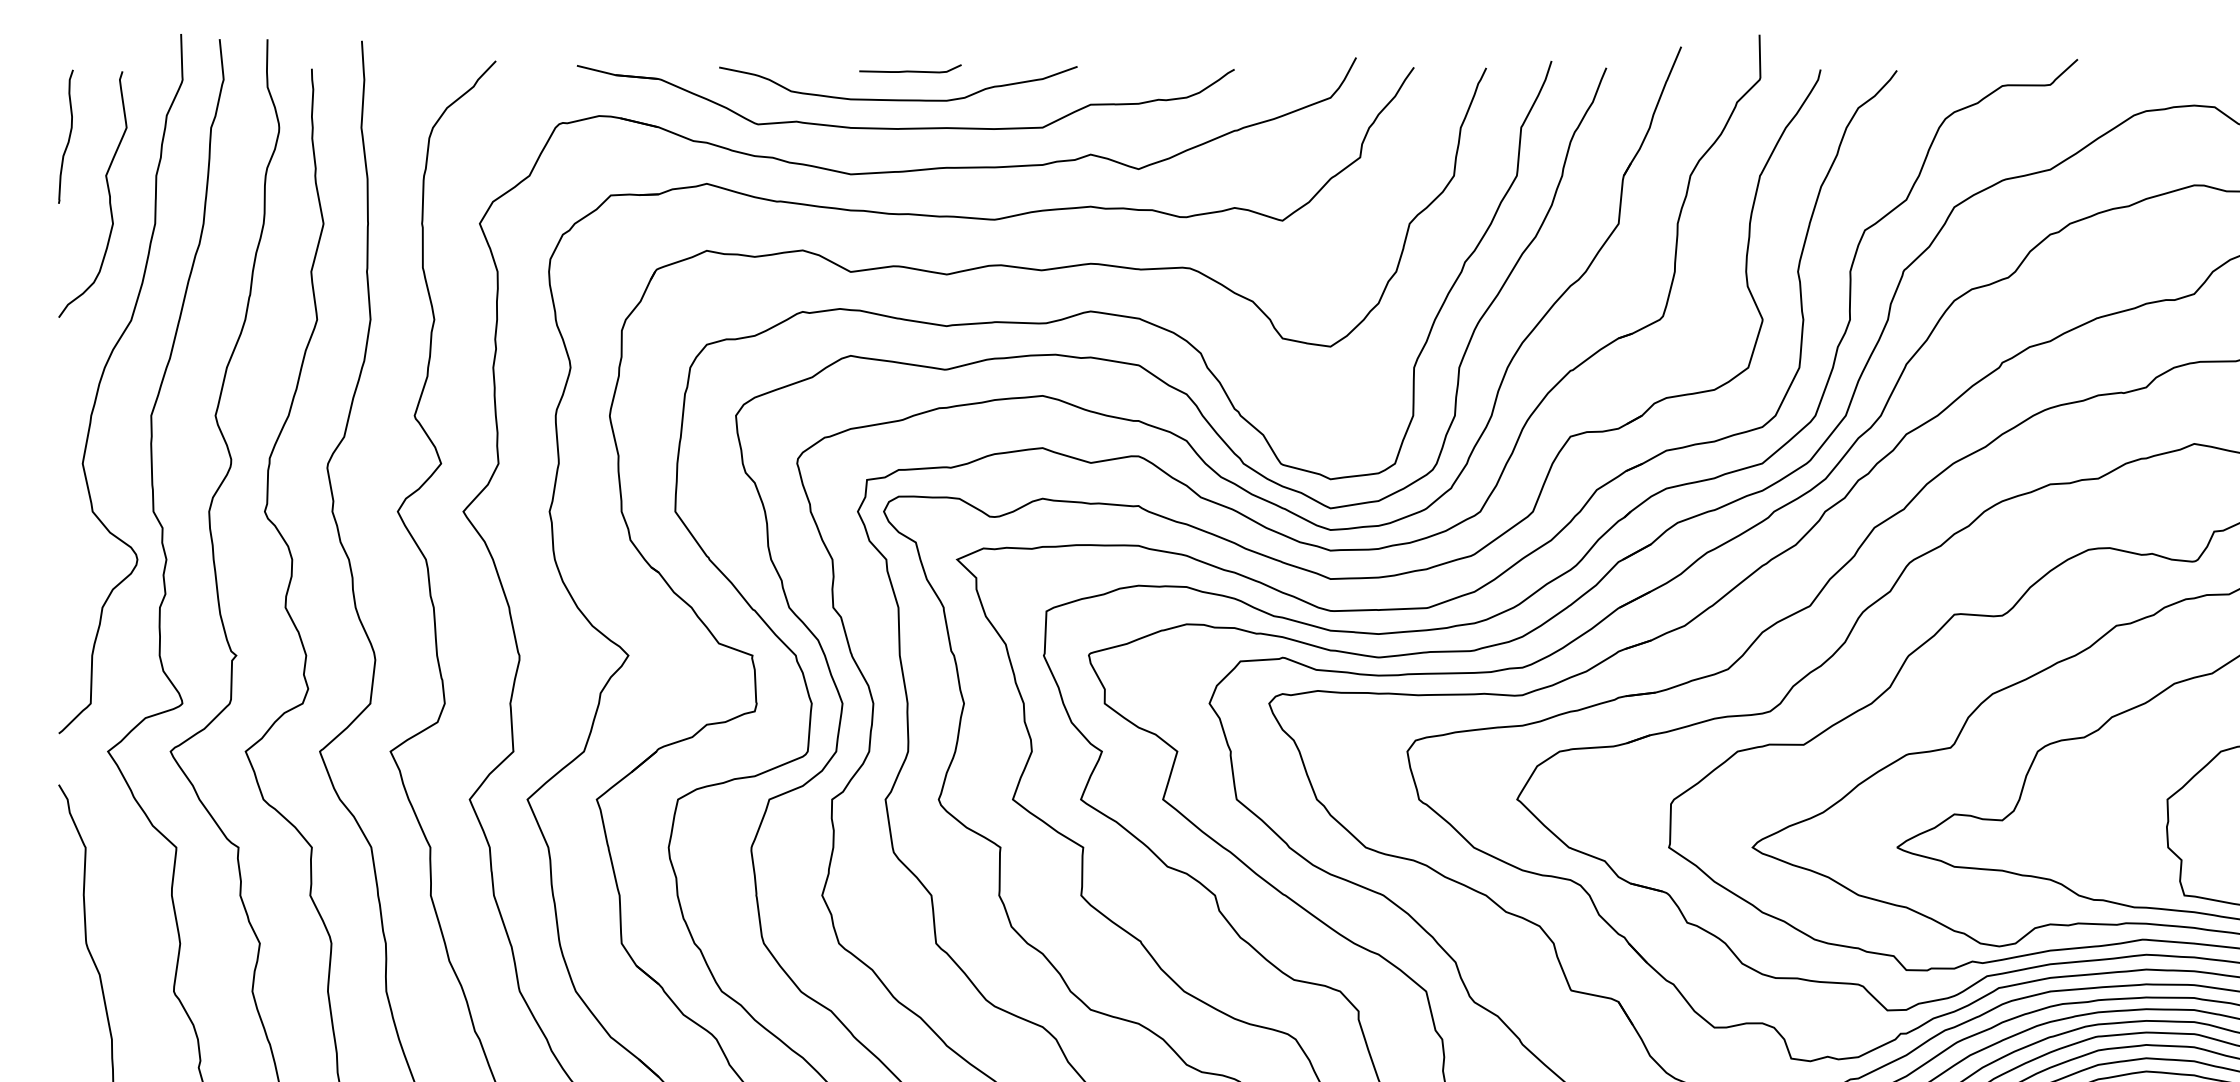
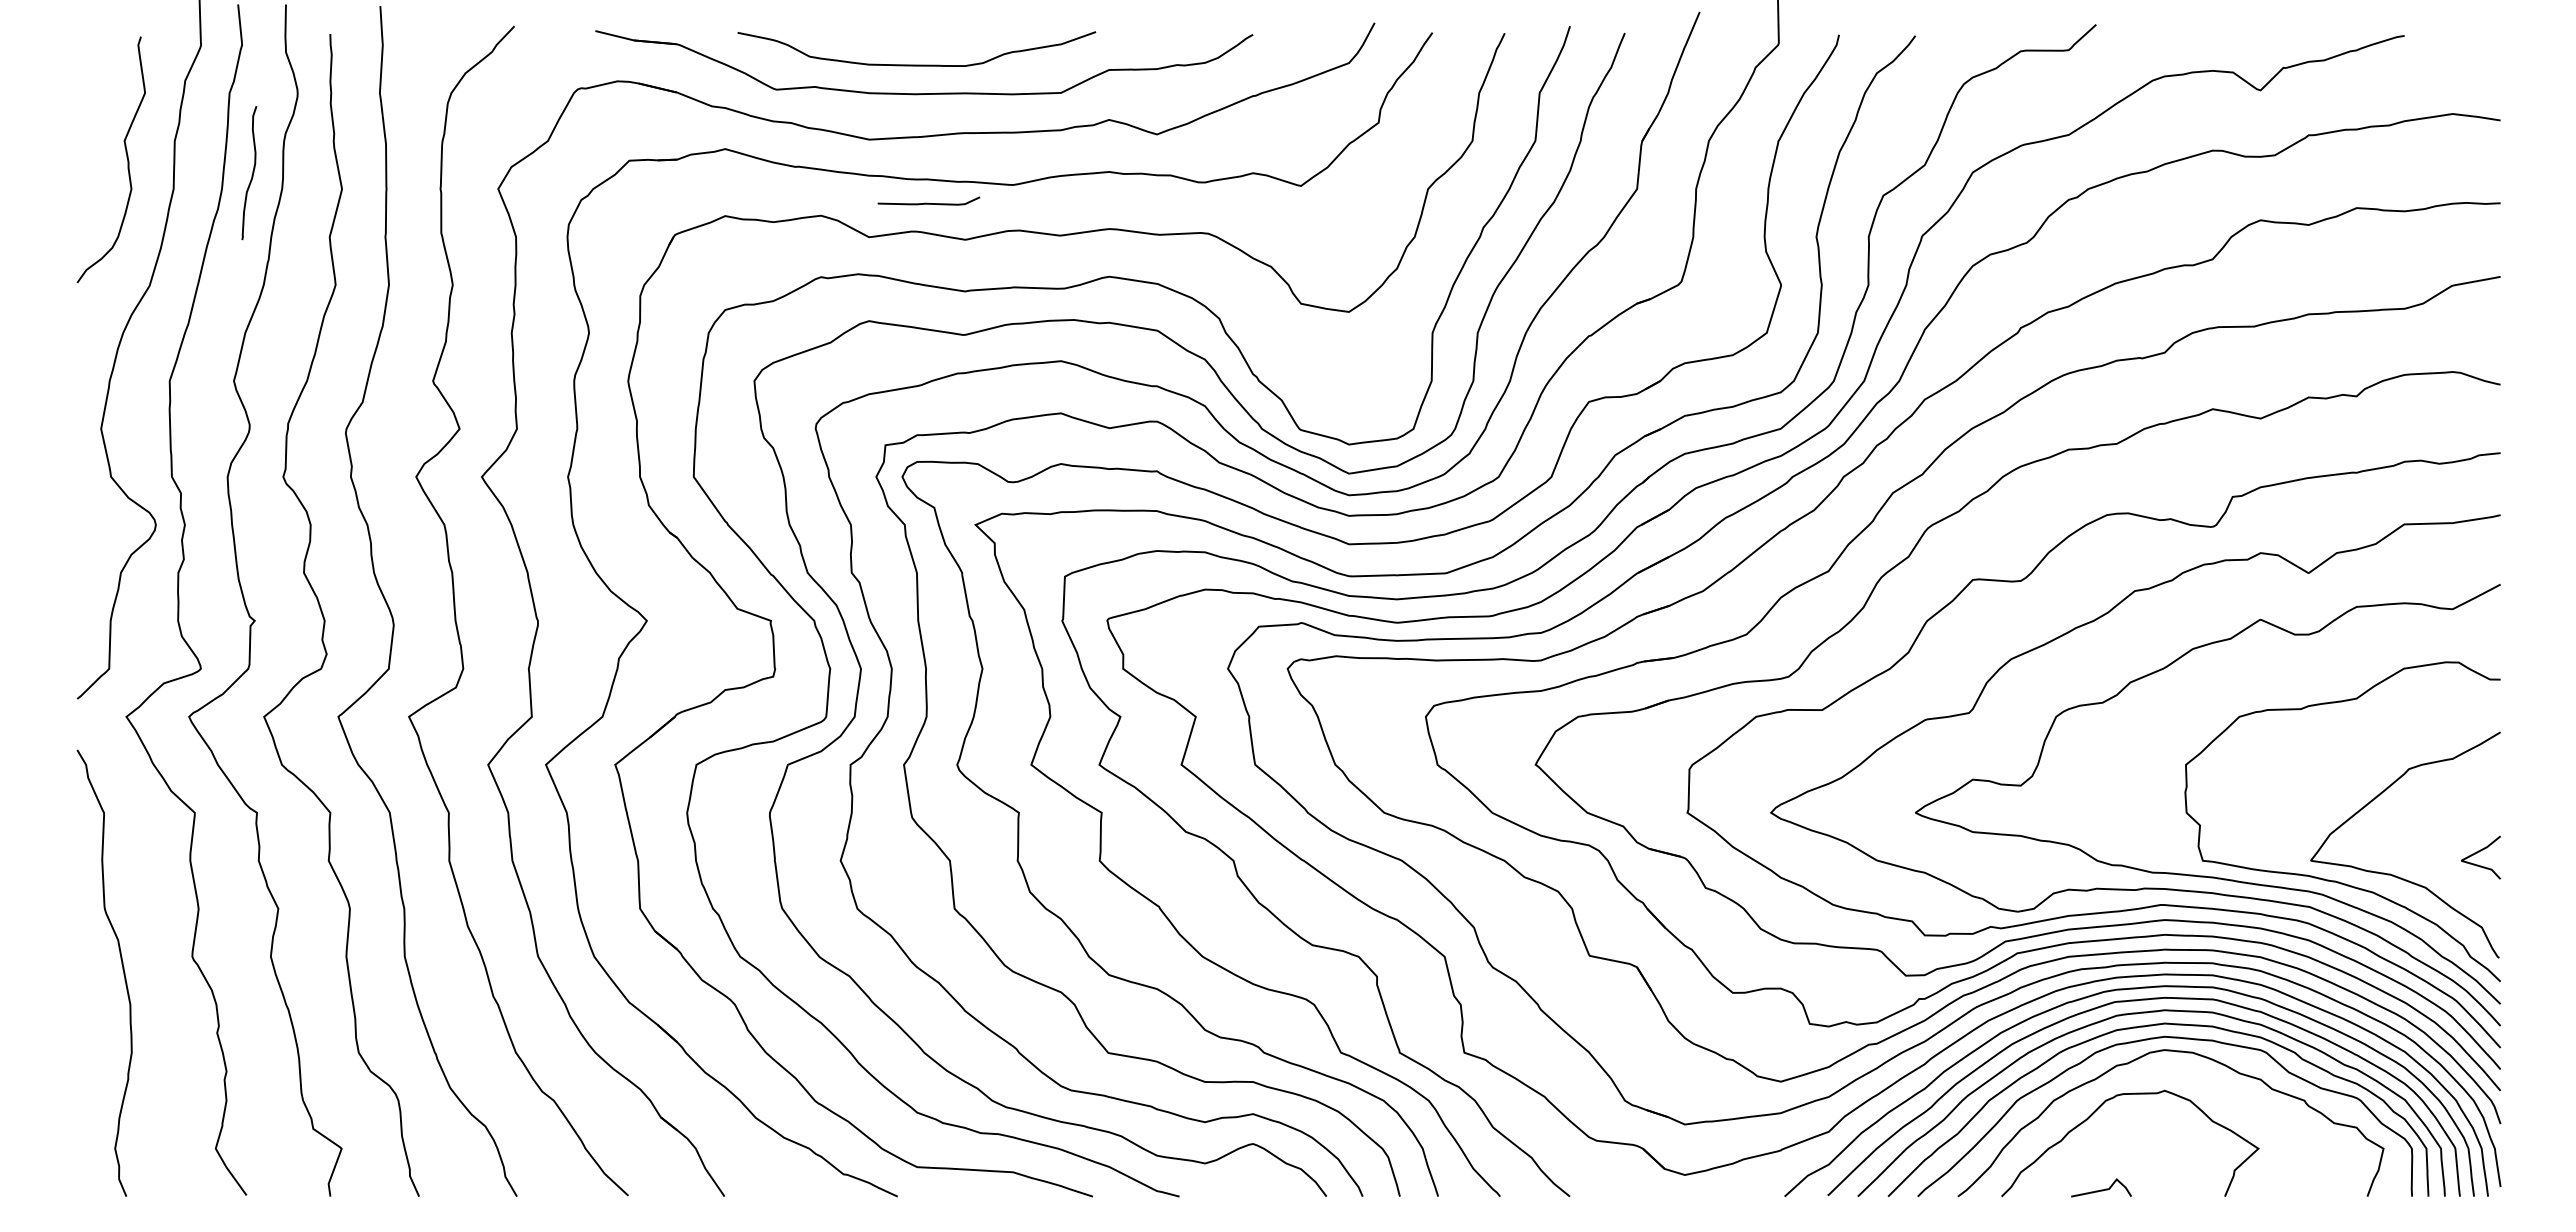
curve: (910, 70) -> (928, 202), moved
curve: (68, 139) -> (251, 175), moved

